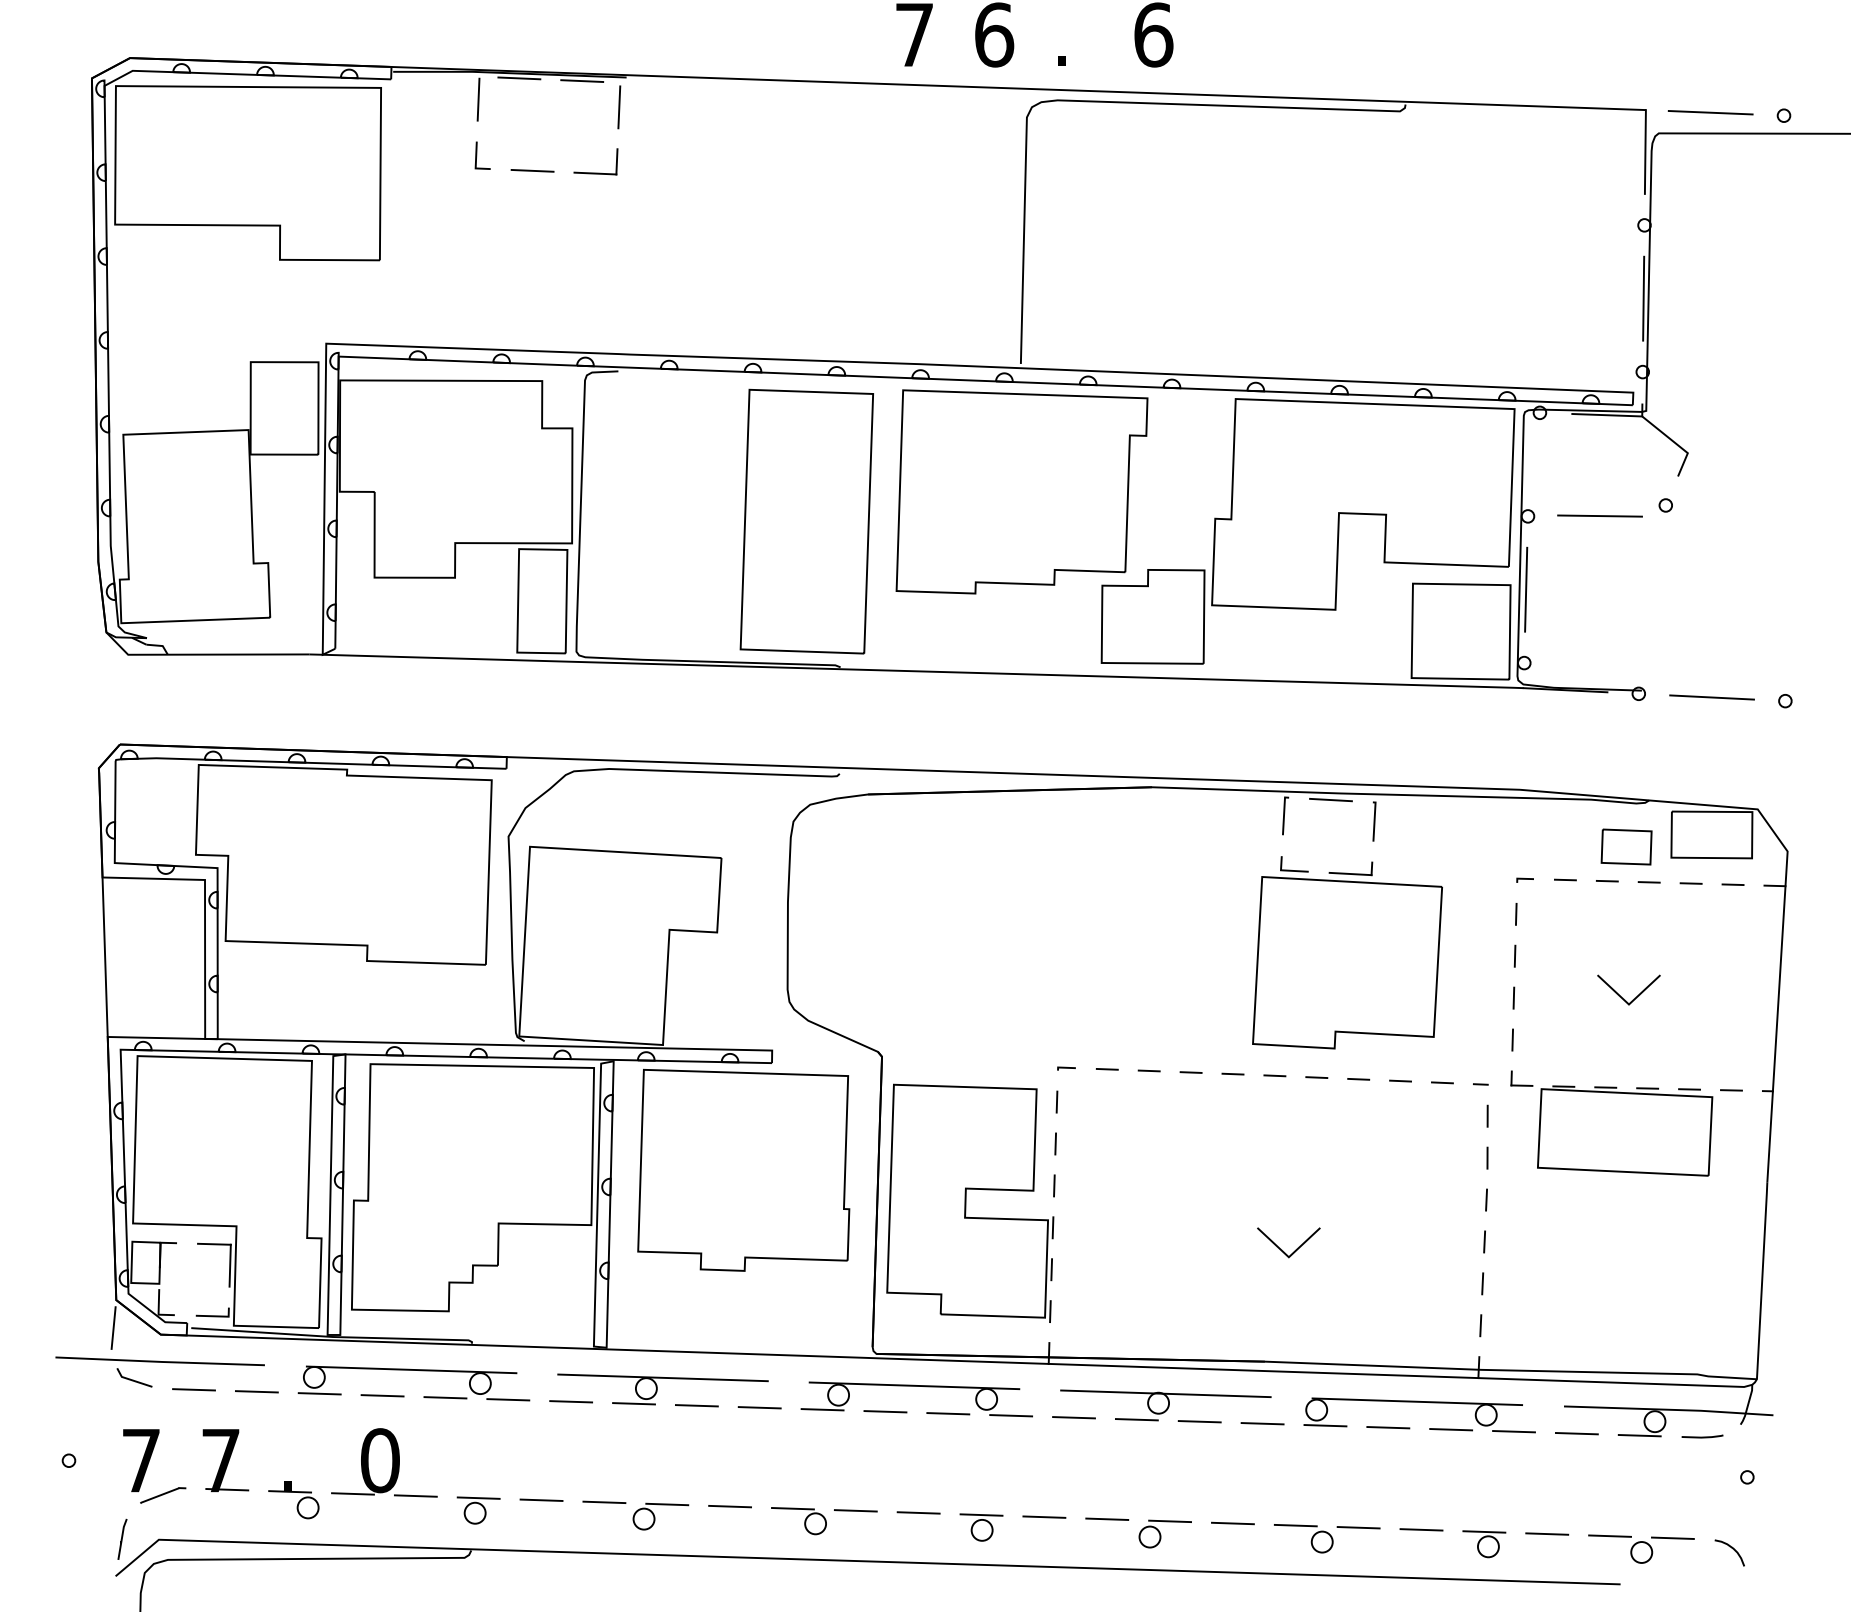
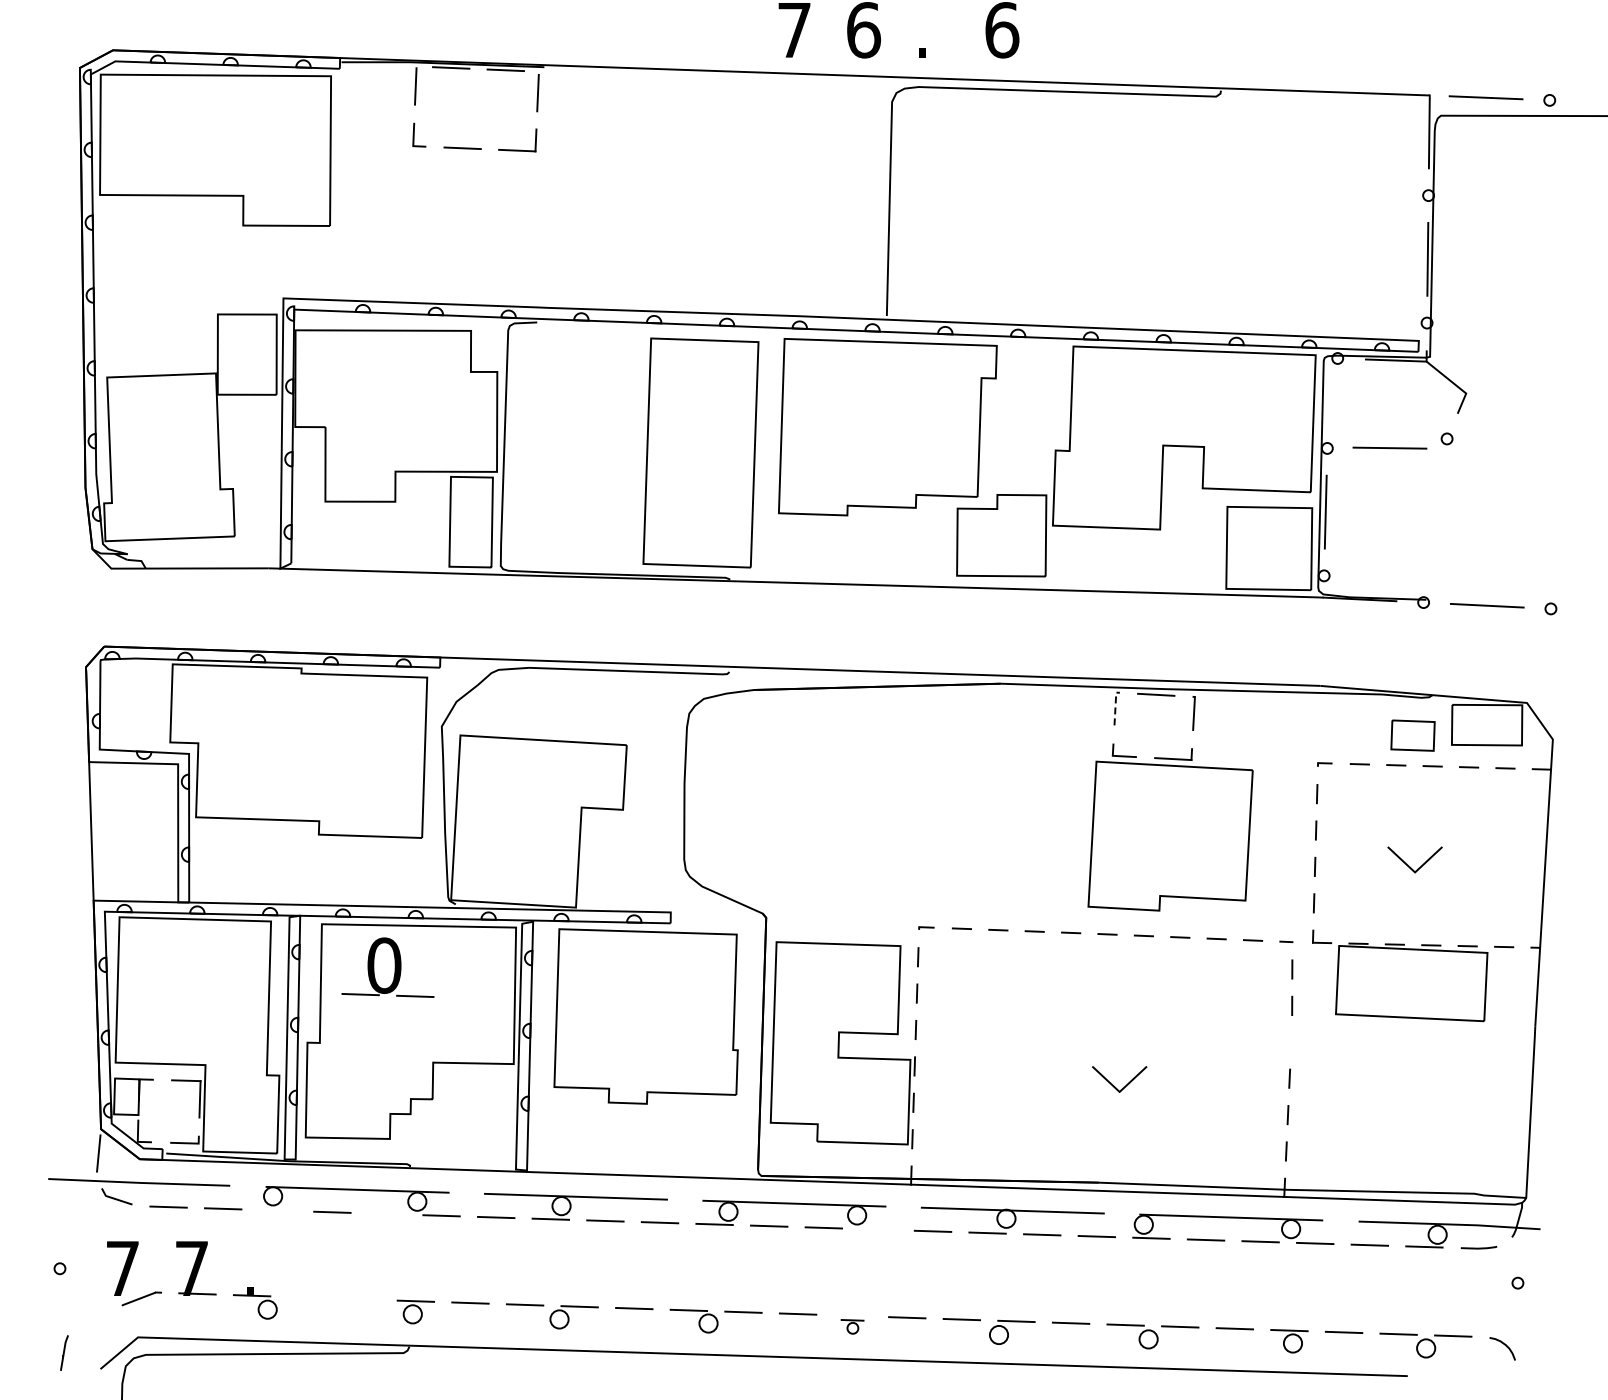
line: (1284, 813) -> (1115, 706), solid -> dashed
line: (1486, 1200) -> (1291, 1042), removed
line: (319, 1393) -> (277, 1210), removed
line: (444, 1397) -> (386, 1213), removed
line: (1011, 1415) -> (878, 1229), removed
part: (383, 1462) -> (387, 967), moved
part: (981, 1527) -> (852, 1326), size x0.6
line: (122, 1538) -> (64, 1352), moved

